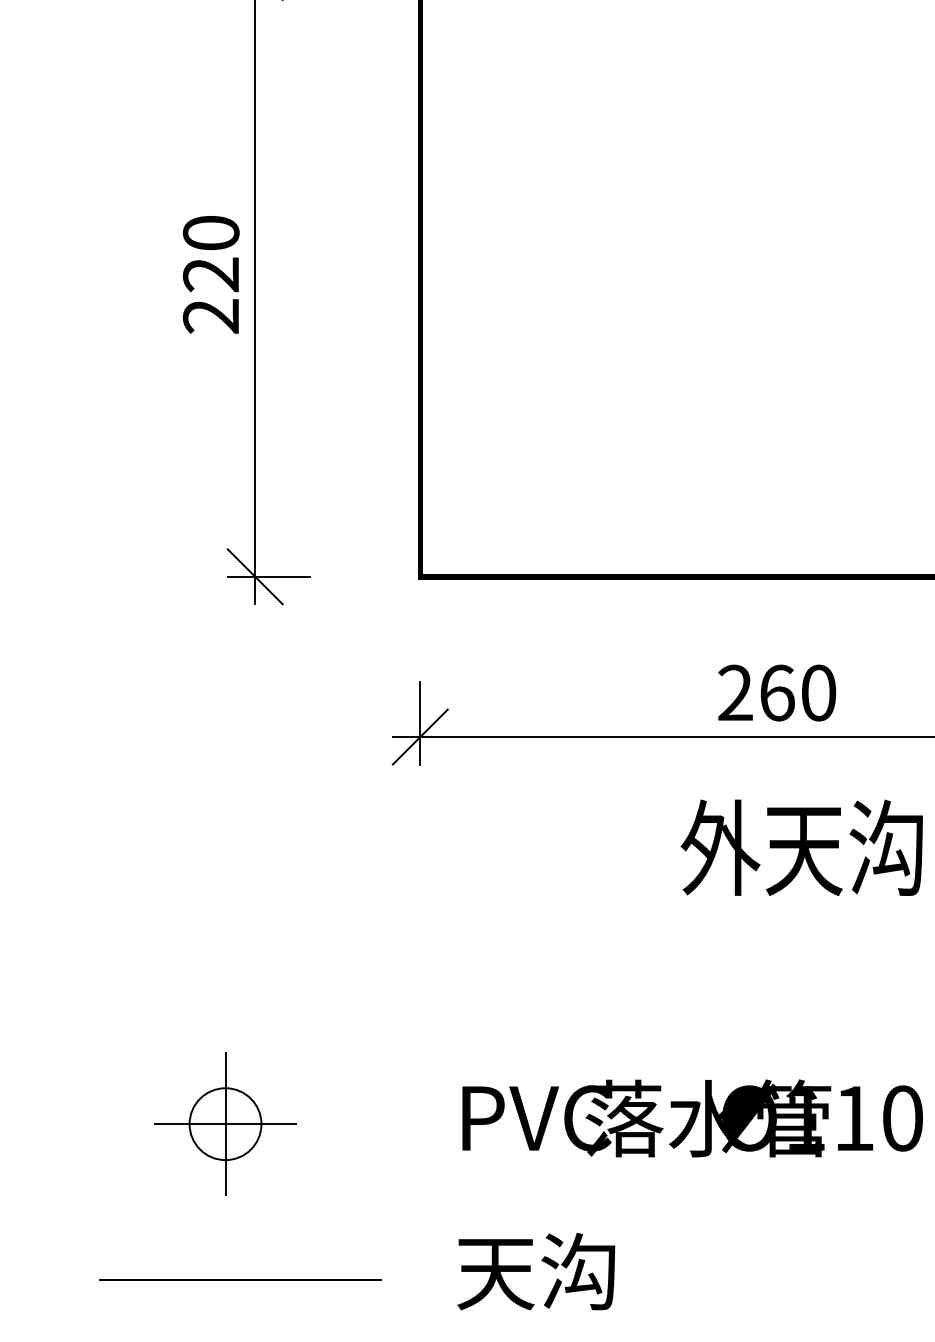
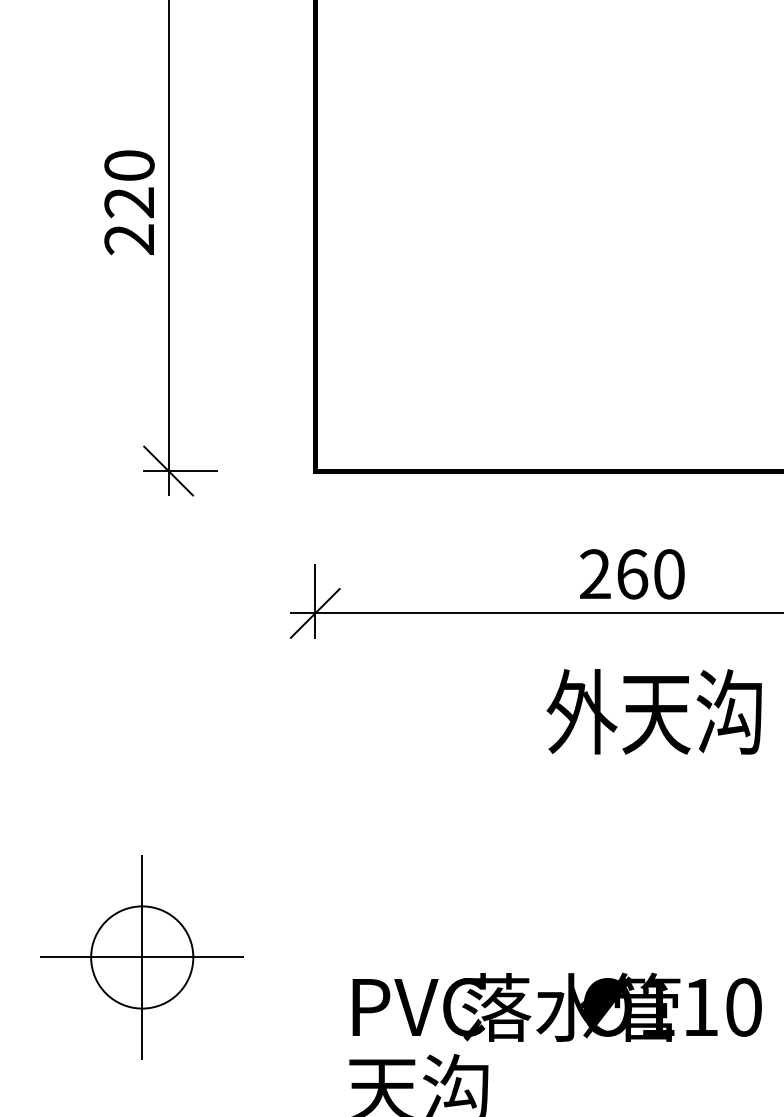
text: (692, 1118) -> (557, 1007), moved
part: (225, 1123) -> (142, 956), size x1.6
line: (240, 1279) -> (155, 1095), removed

